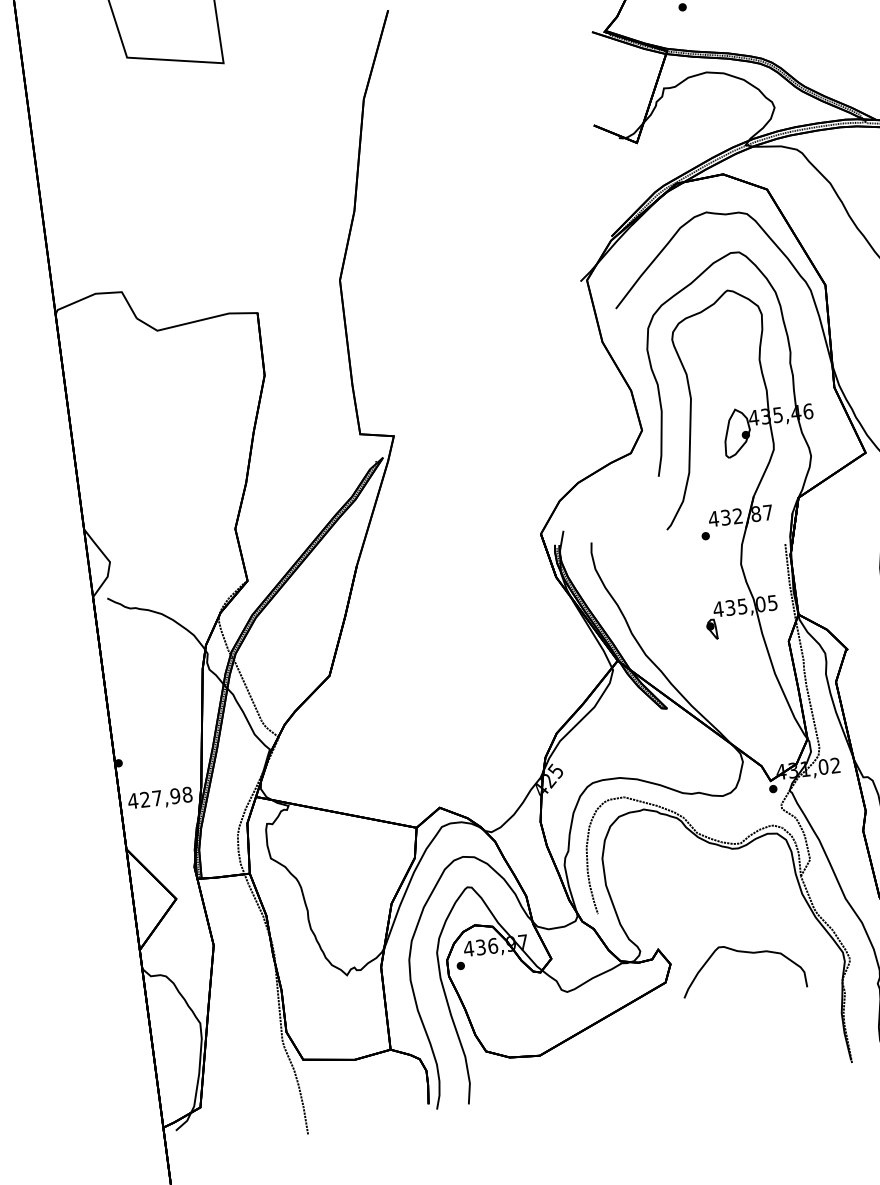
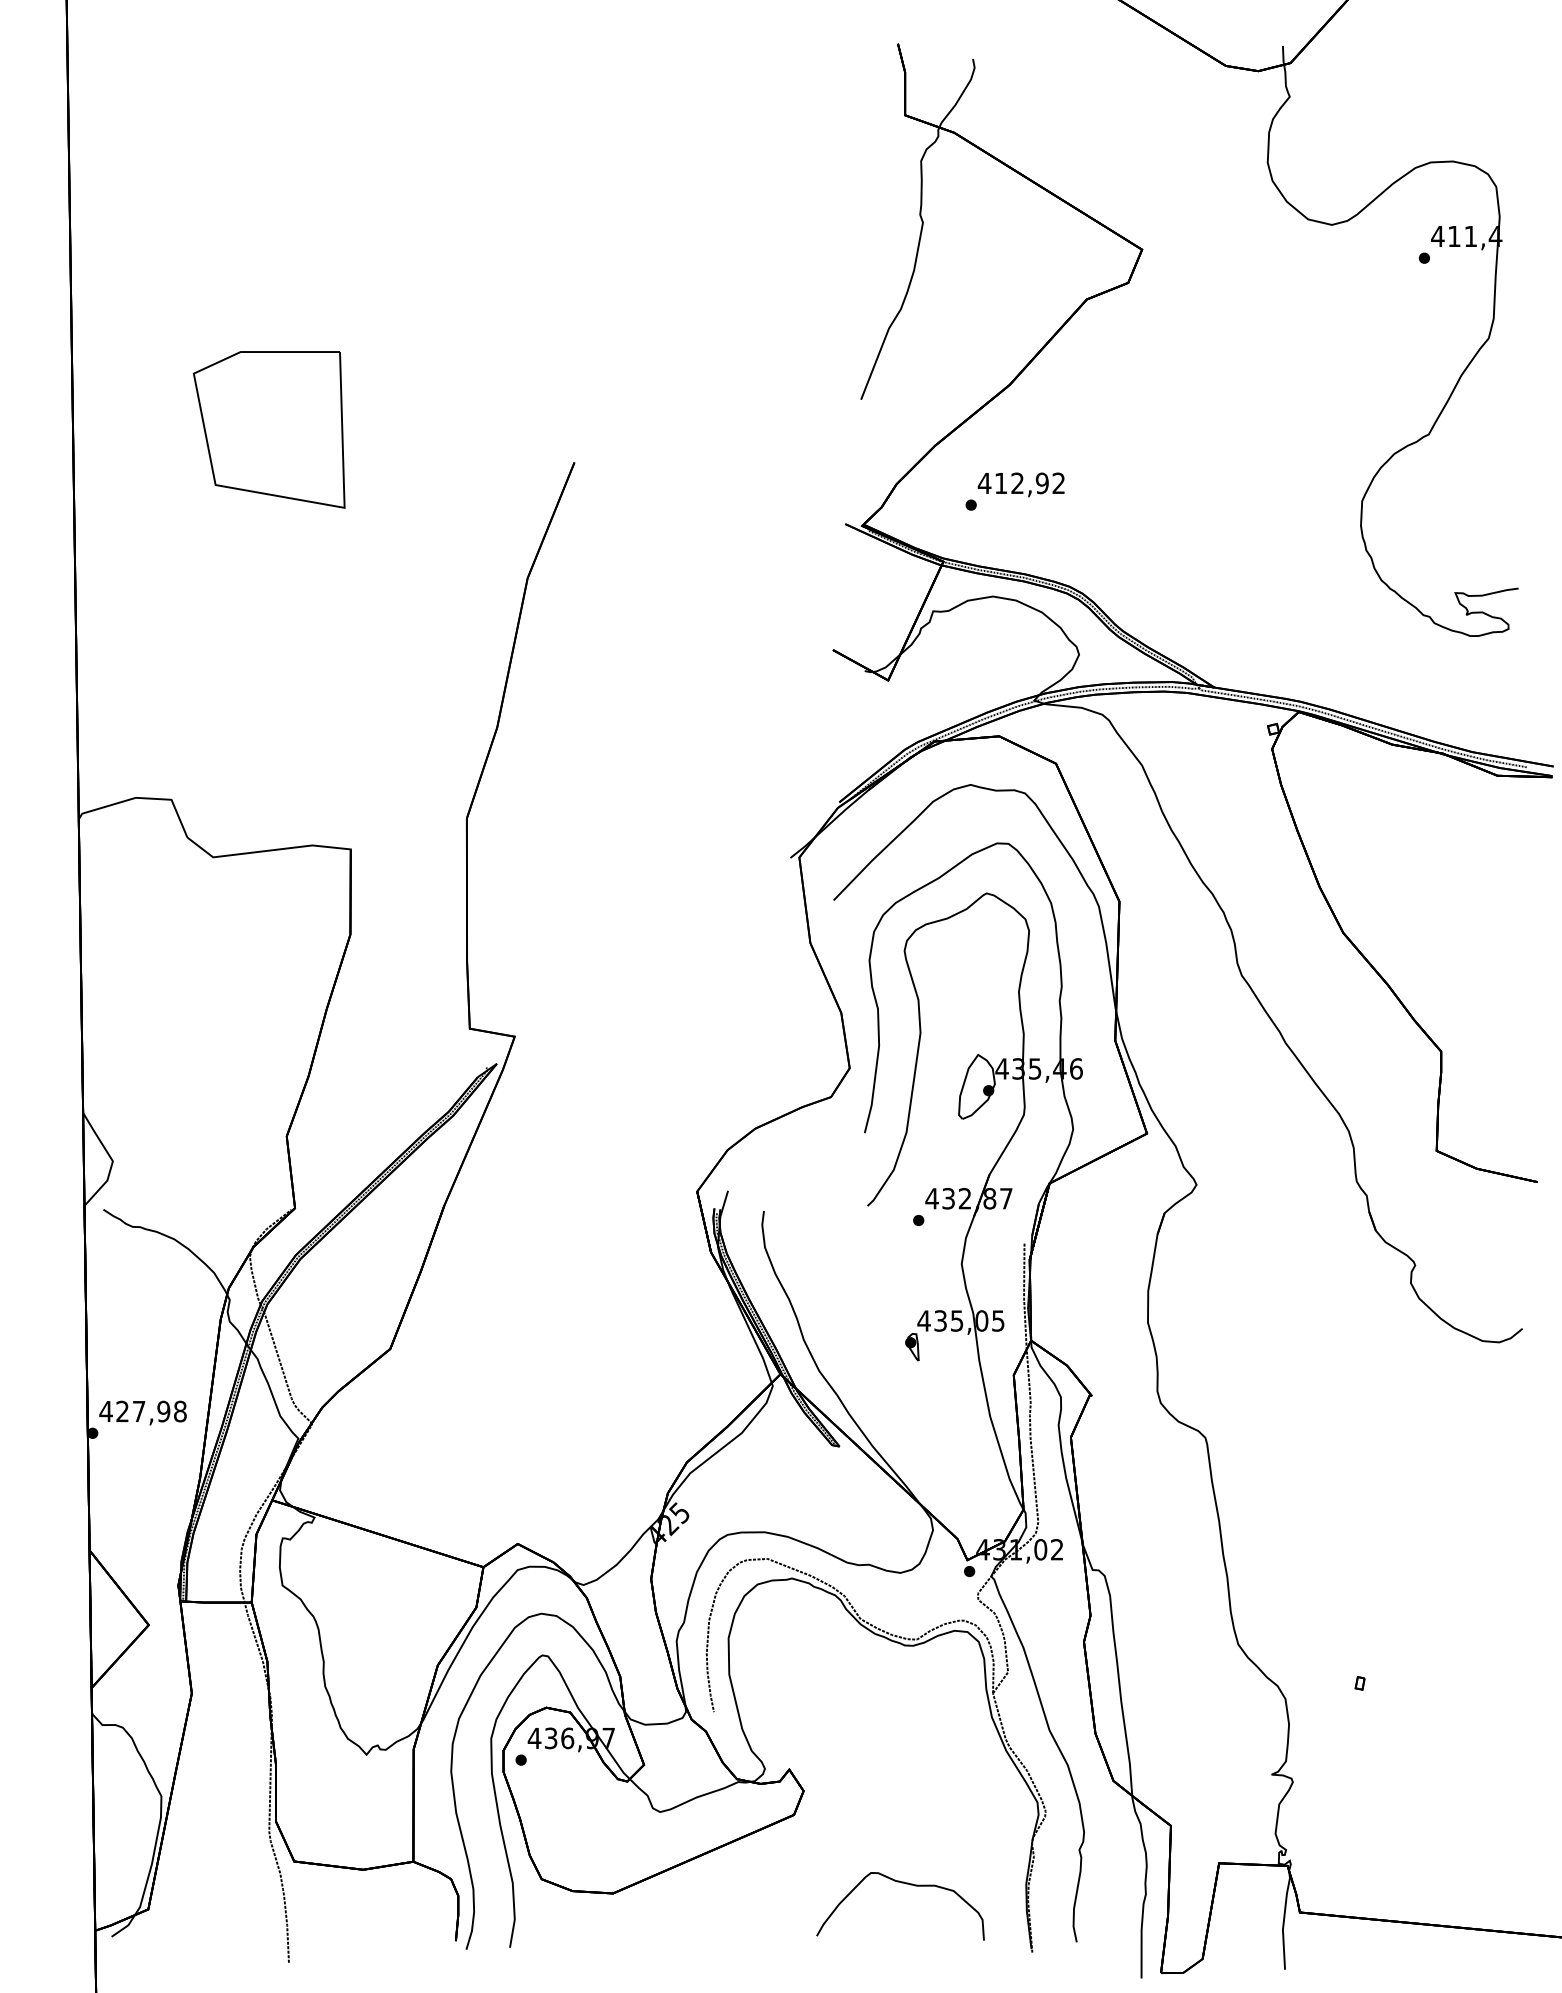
text: (159, 798) -> (142, 1412), moved
part: (745, 952) -> (906, 1884), moved

